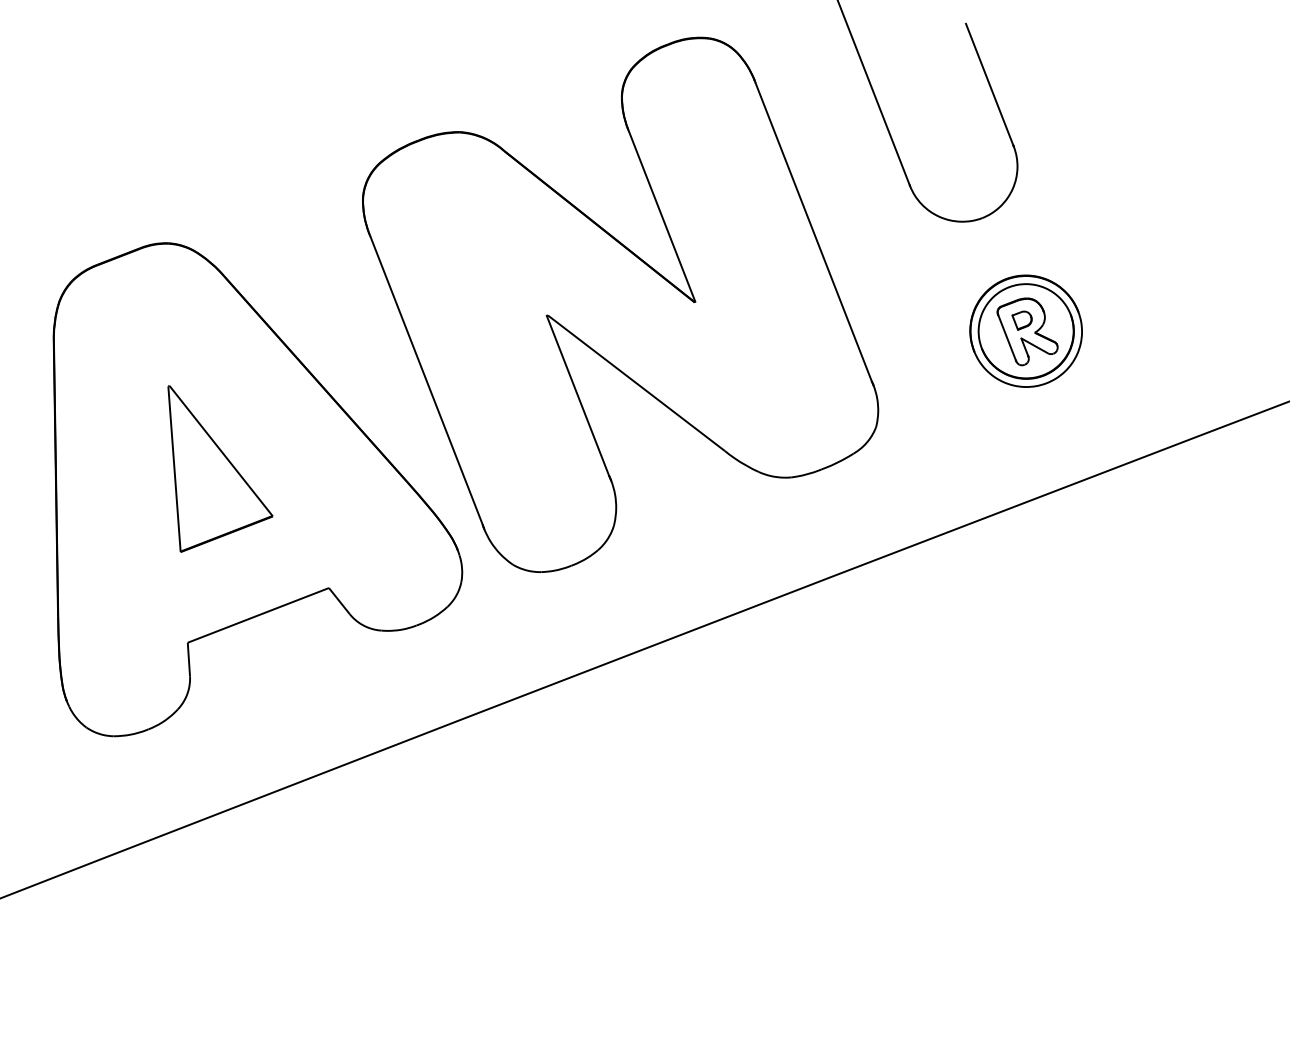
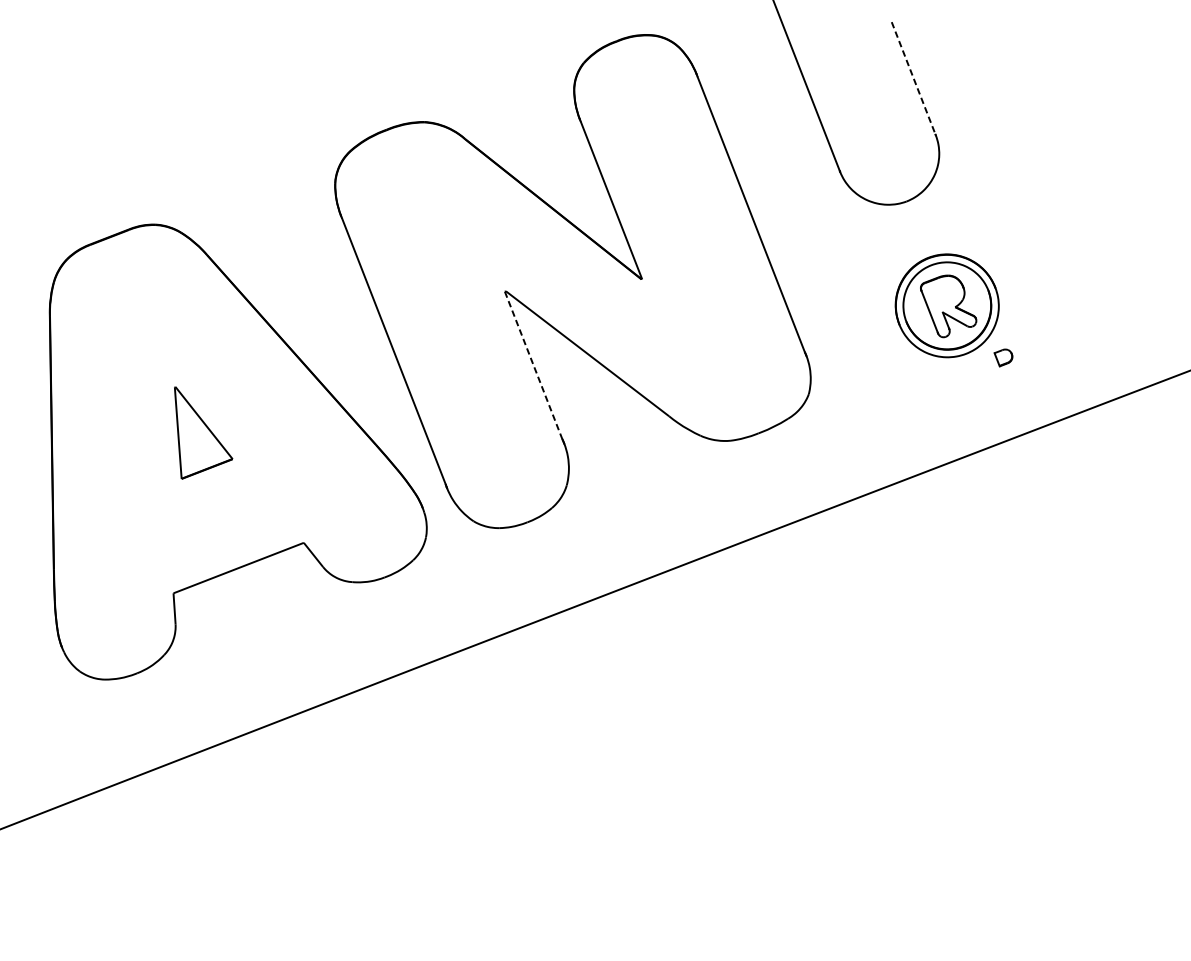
line: (989, 85) -> (913, 79), solid -> dashed
part: (1021, 320) -> (1002, 357), moved
line: (578, 395) -> (534, 365), solid -> dashed
part: (220, 468) -> (203, 432), size x0.6

